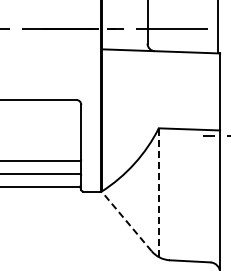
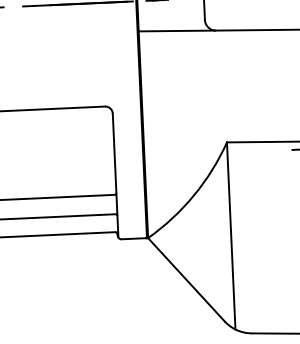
line: (158, 192) -> (230, 235), dashed -> solid
line: (126, 221) -> (186, 279), dashed -> solid

